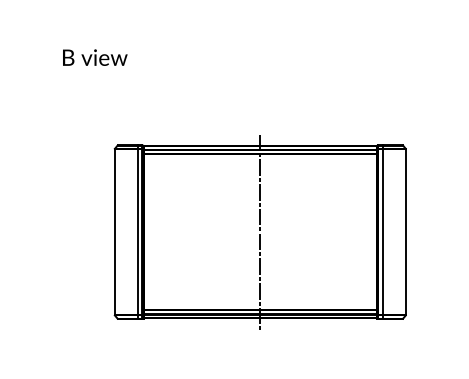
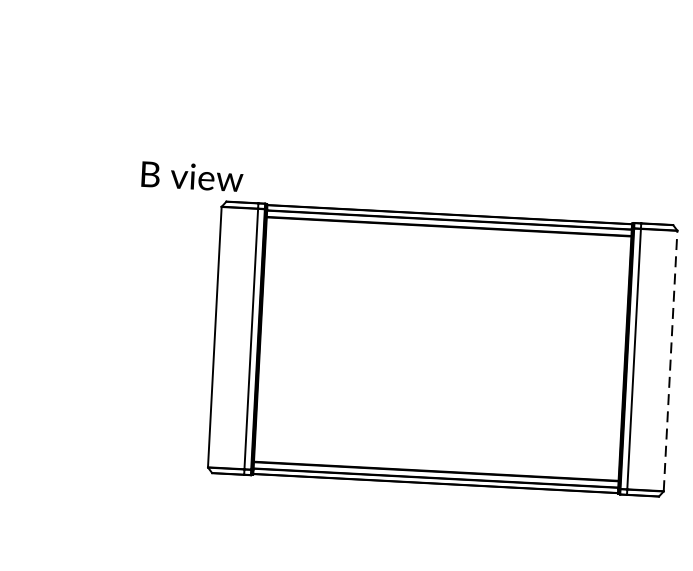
text: (95, 57) -> (192, 176), moved
line: (260, 231) -> (442, 348), removed
line: (405, 231) -> (670, 359), solid -> dashed

